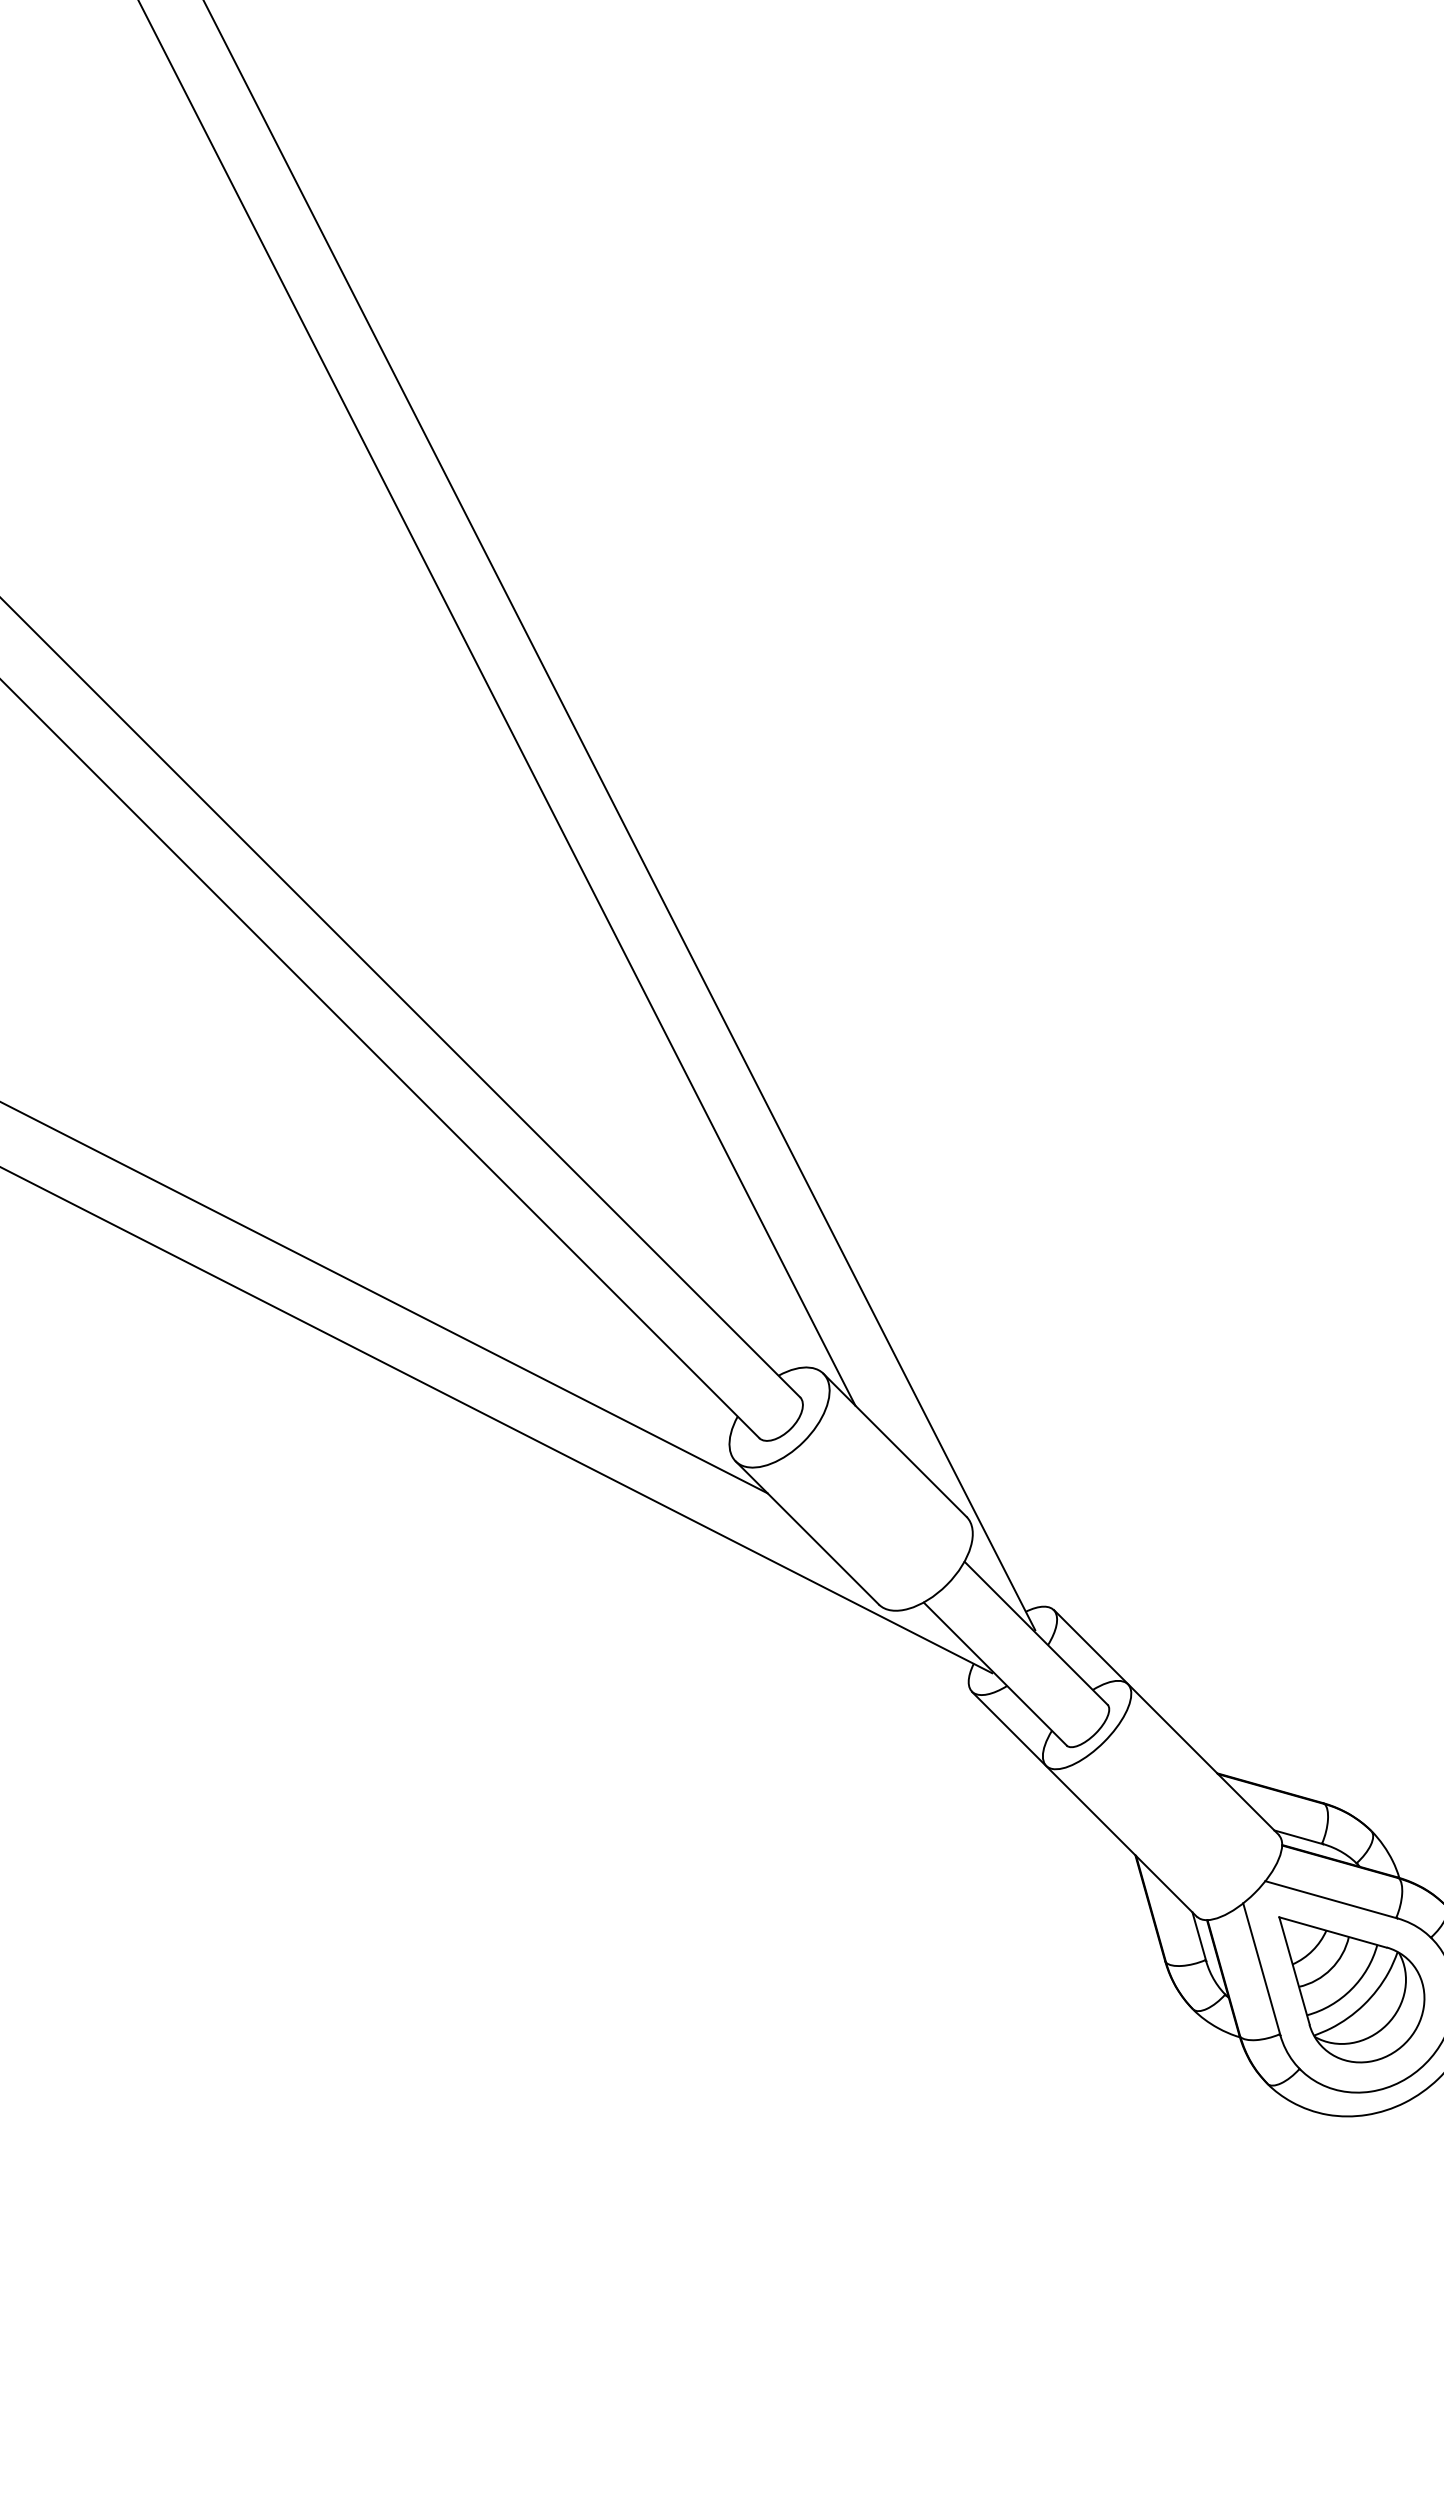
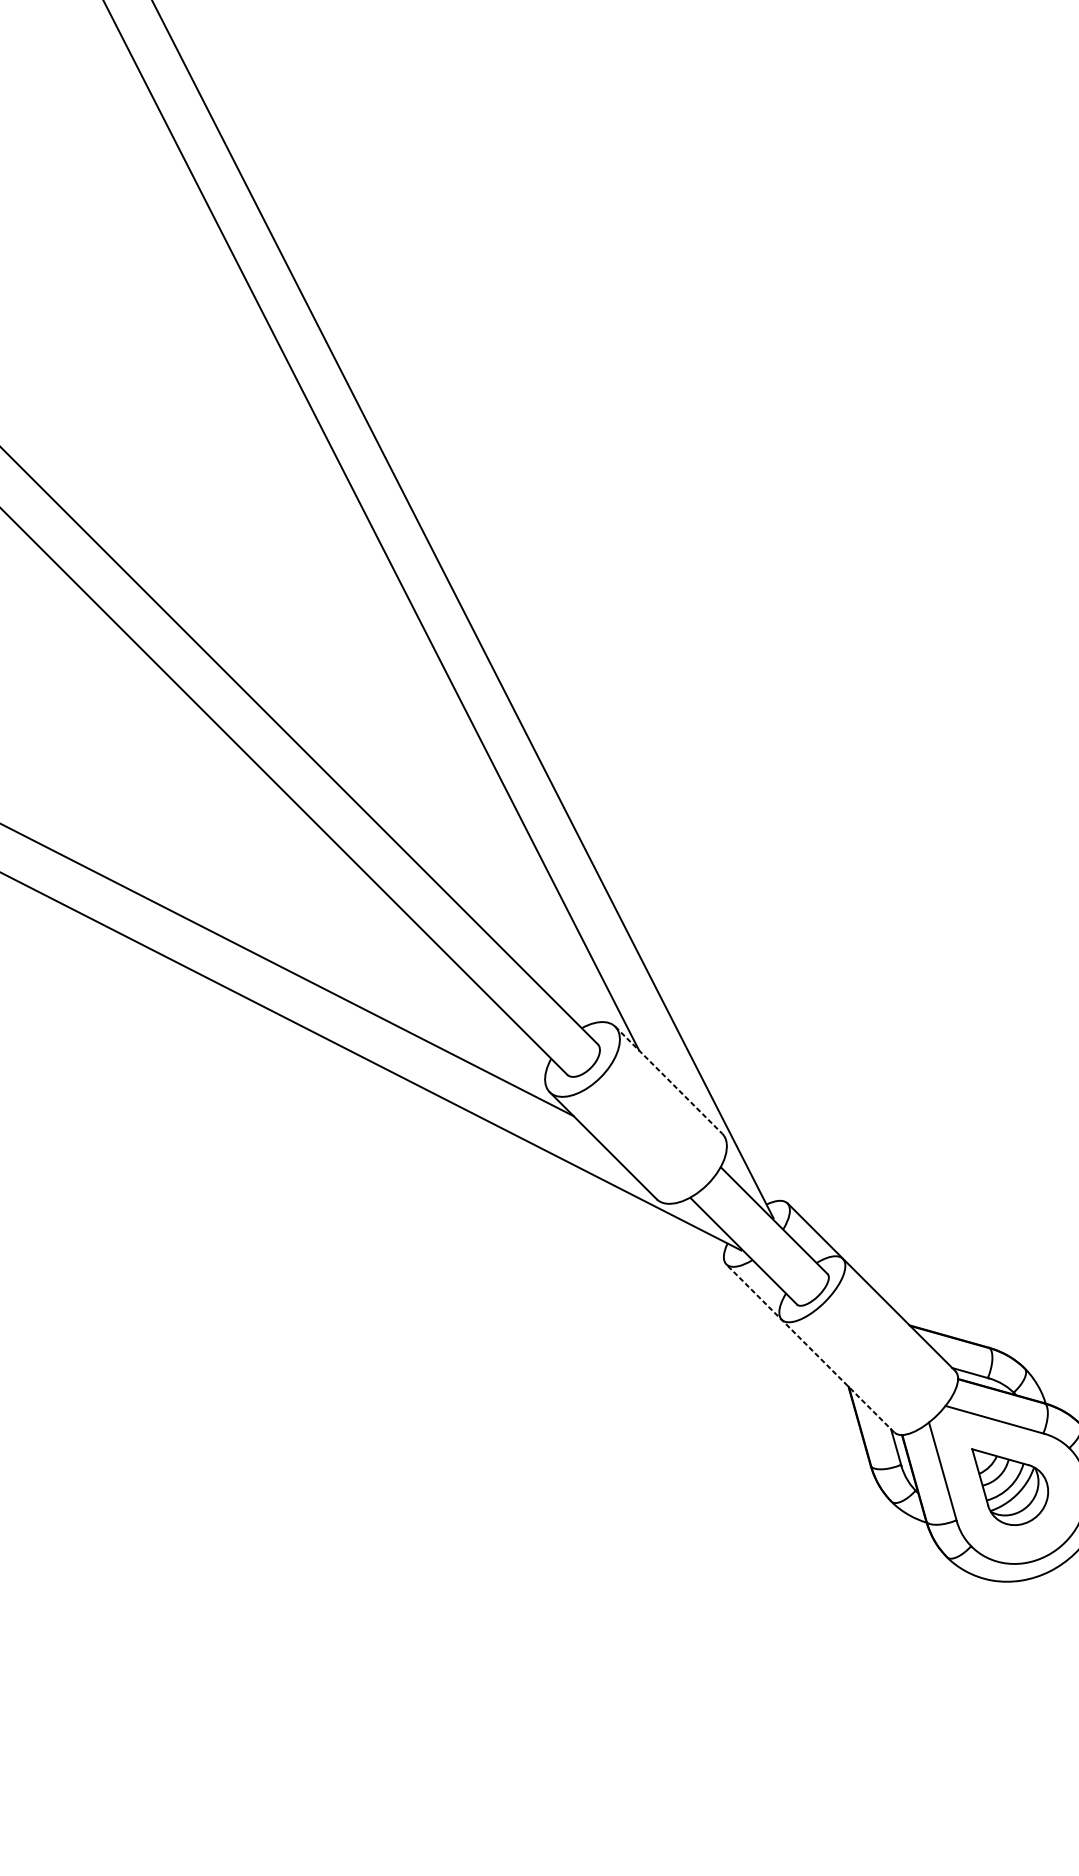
line: (895, 1445) -> (669, 1080), solid -> dashed
line: (1084, 1804) -> (810, 1348), solid -> dashed
part: (1351, 1989) -> (1009, 1486), size x0.7

